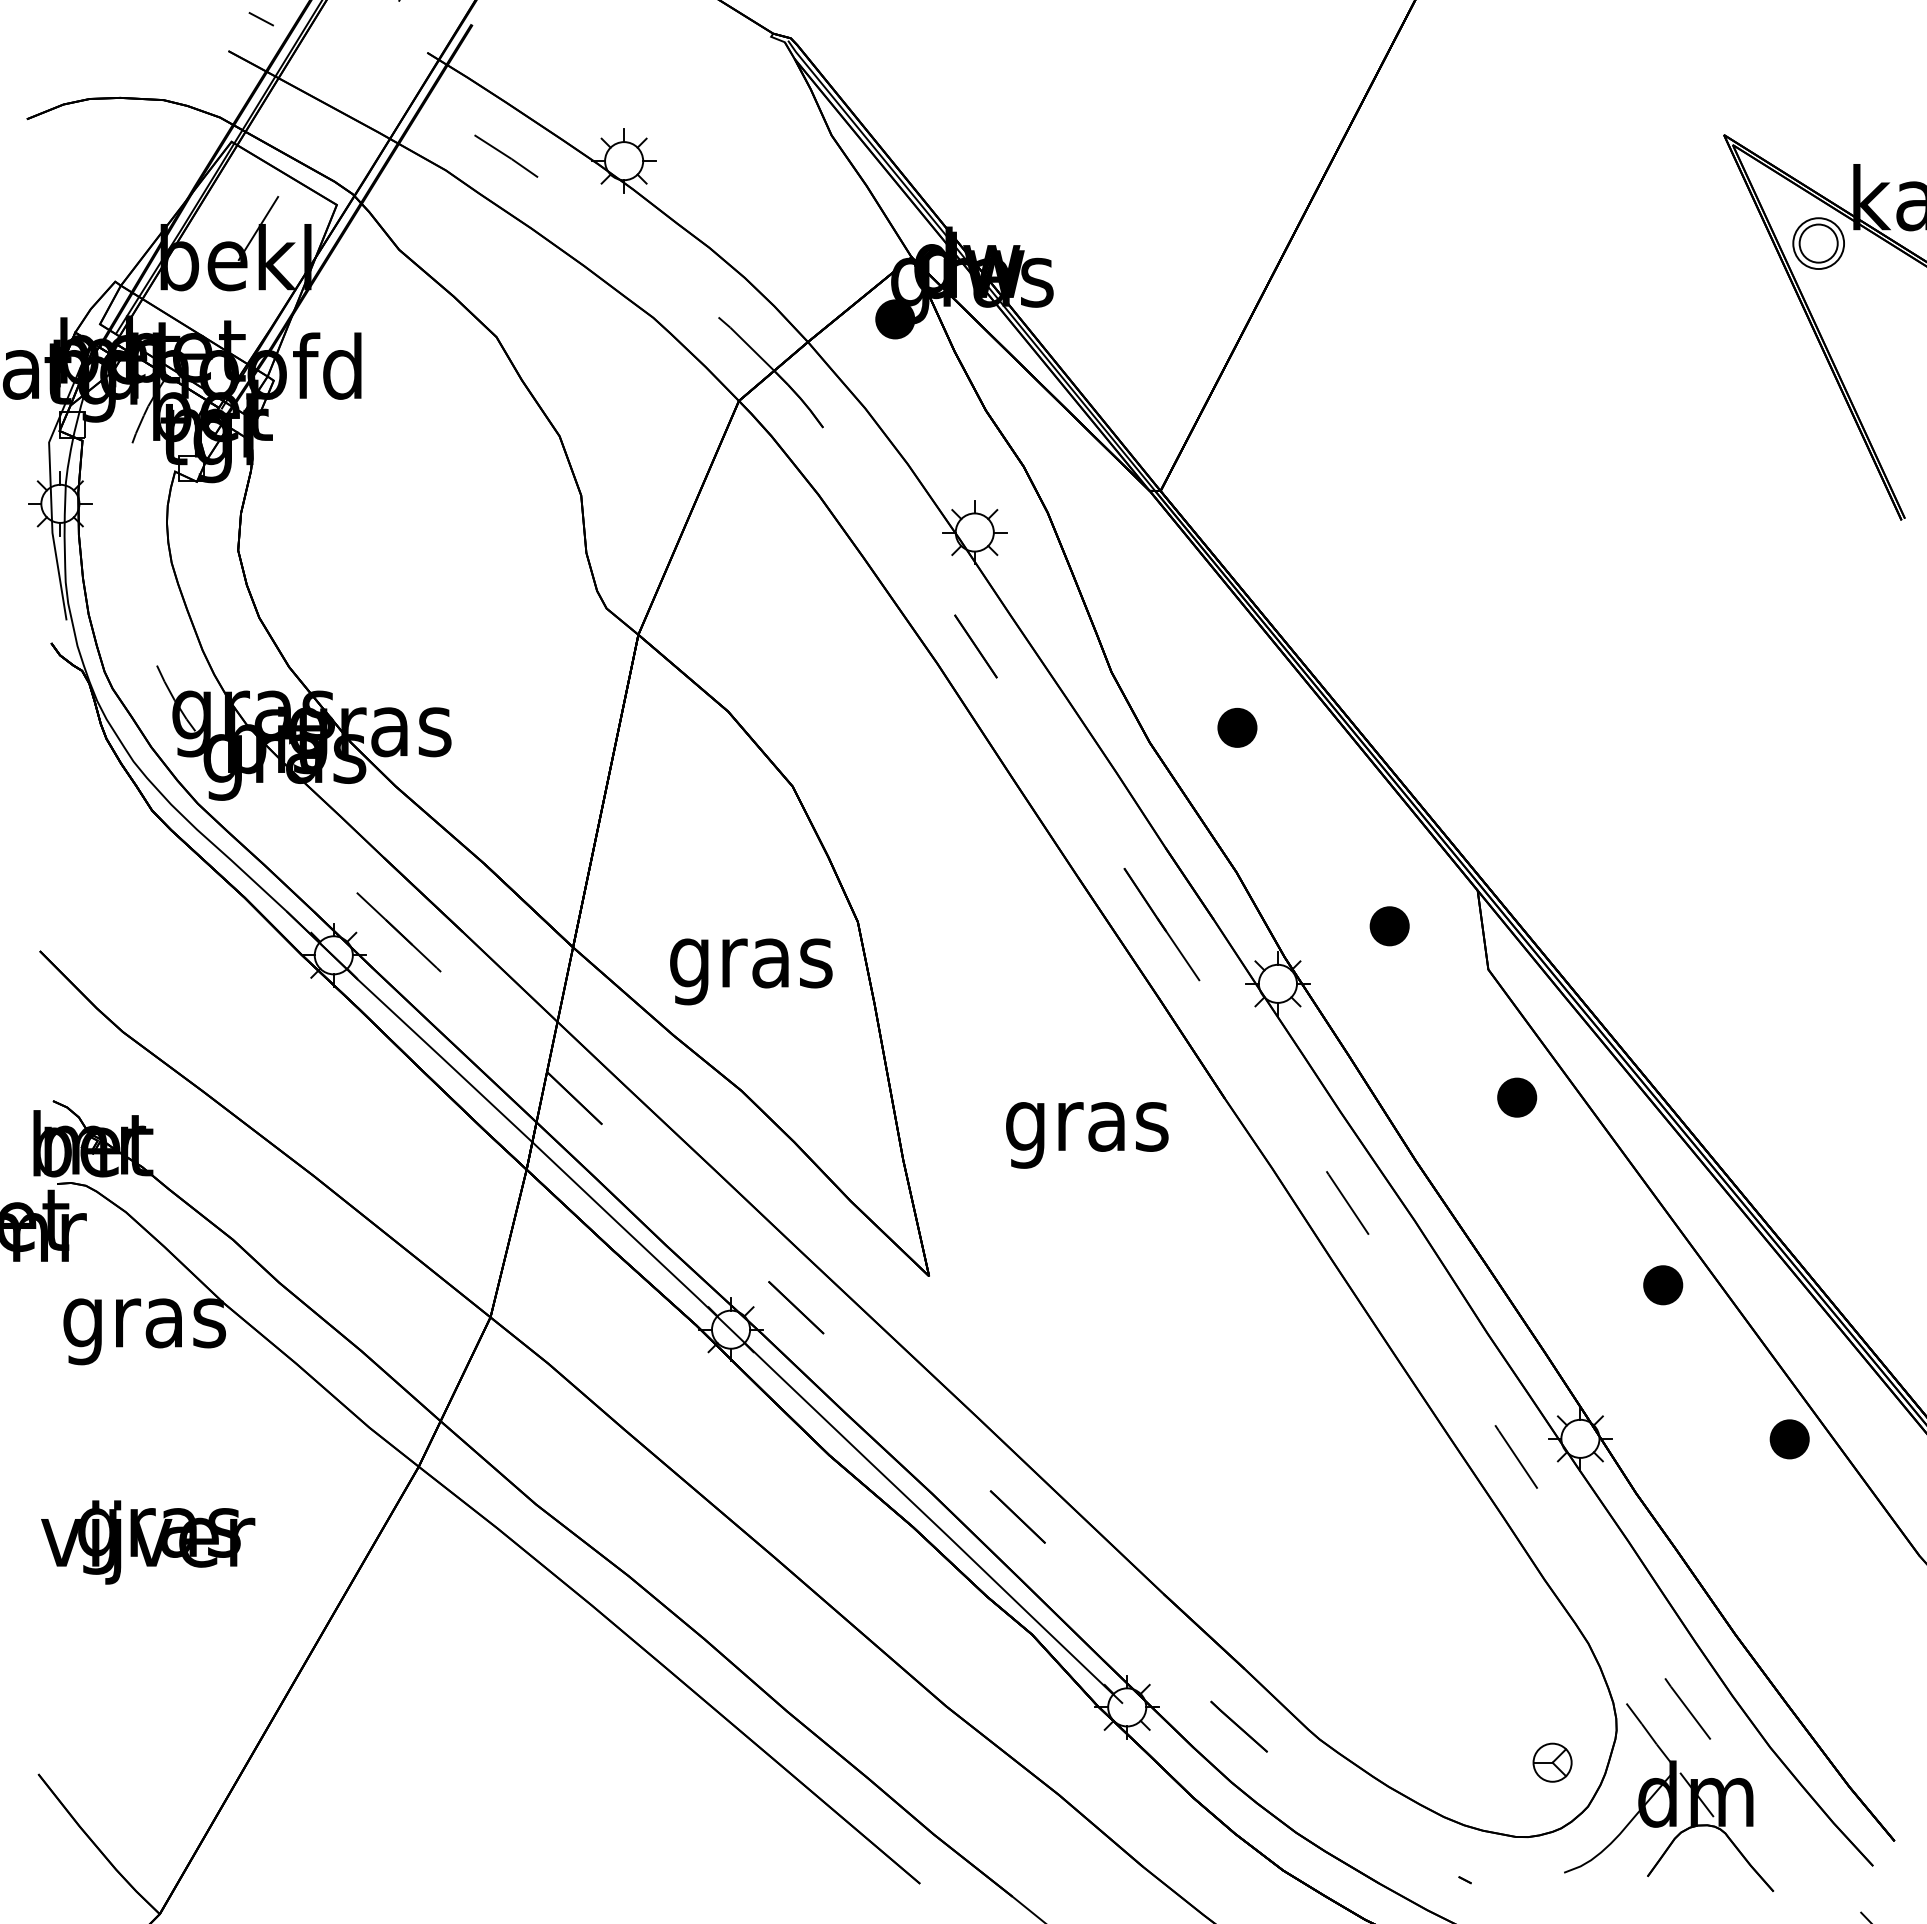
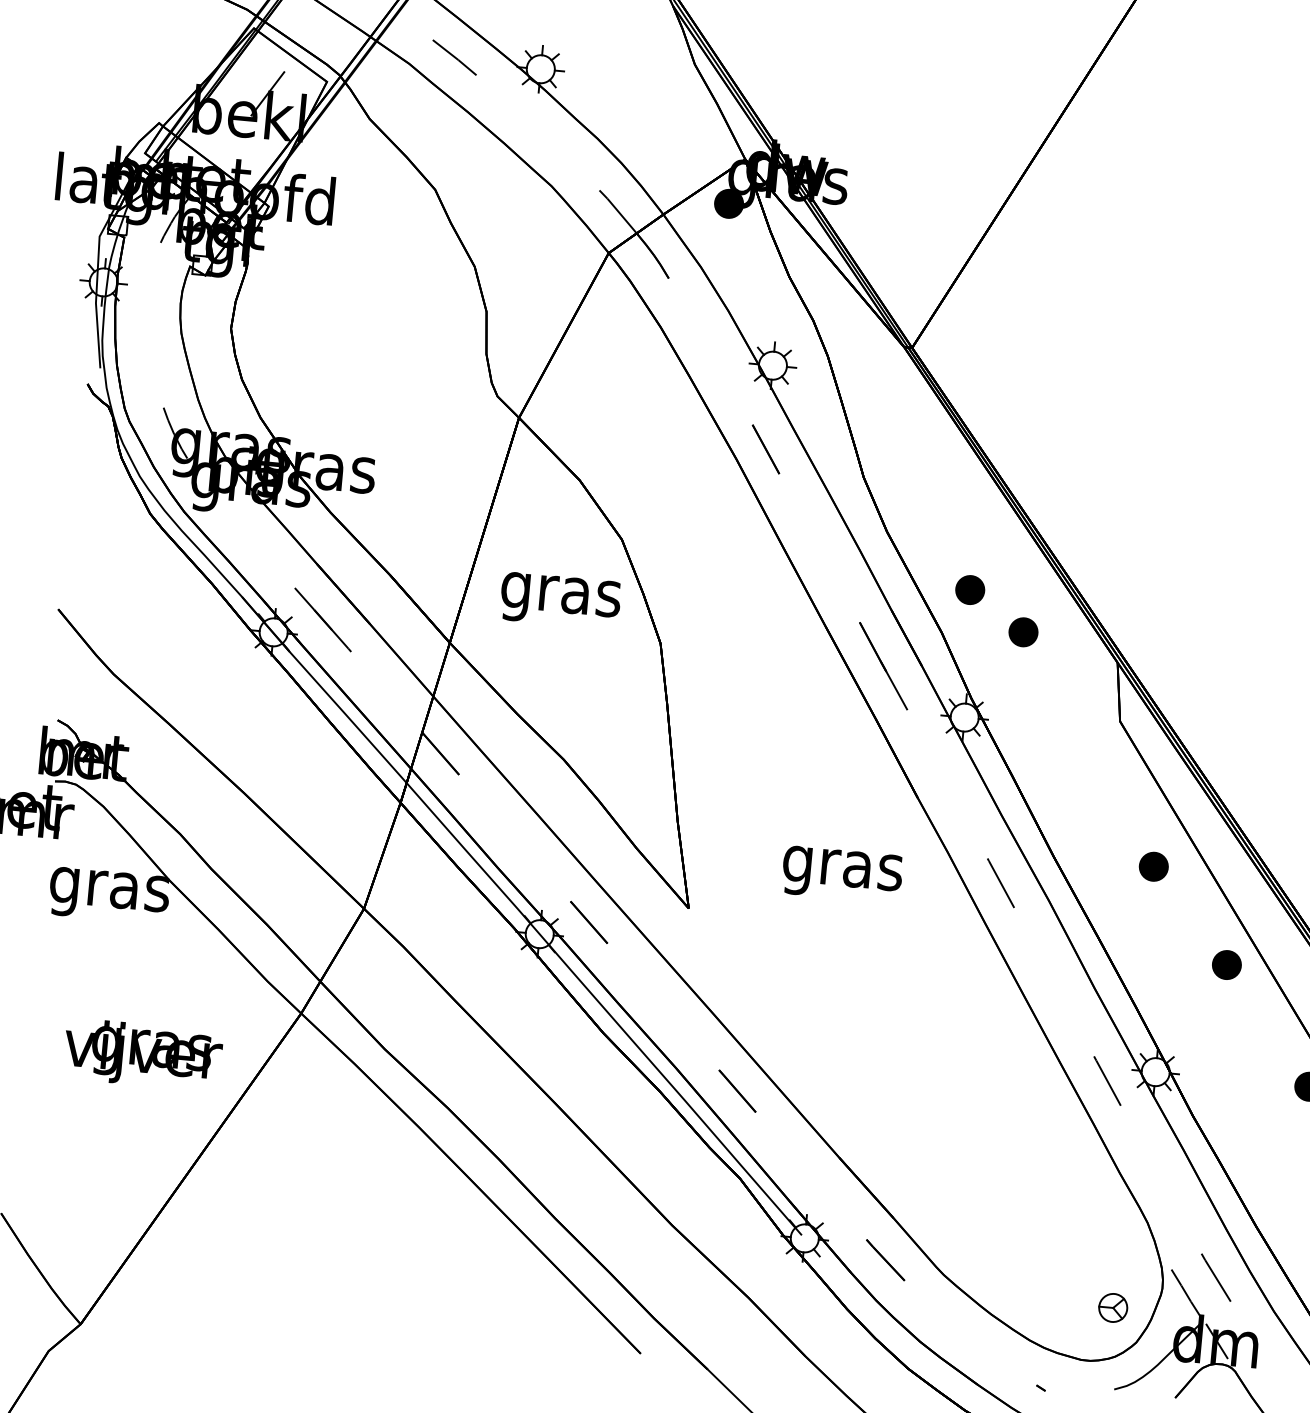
part: (1237, 727) -> (970, 589), moved
part: (1389, 926) -> (1023, 632), moved
text: (751, 971) -> (560, 600), moved
part: (1517, 1097) -> (1154, 866), moved
text: (1087, 1135) -> (842, 874), moved
text: (148, 1542) -> (143, 1054), moved

